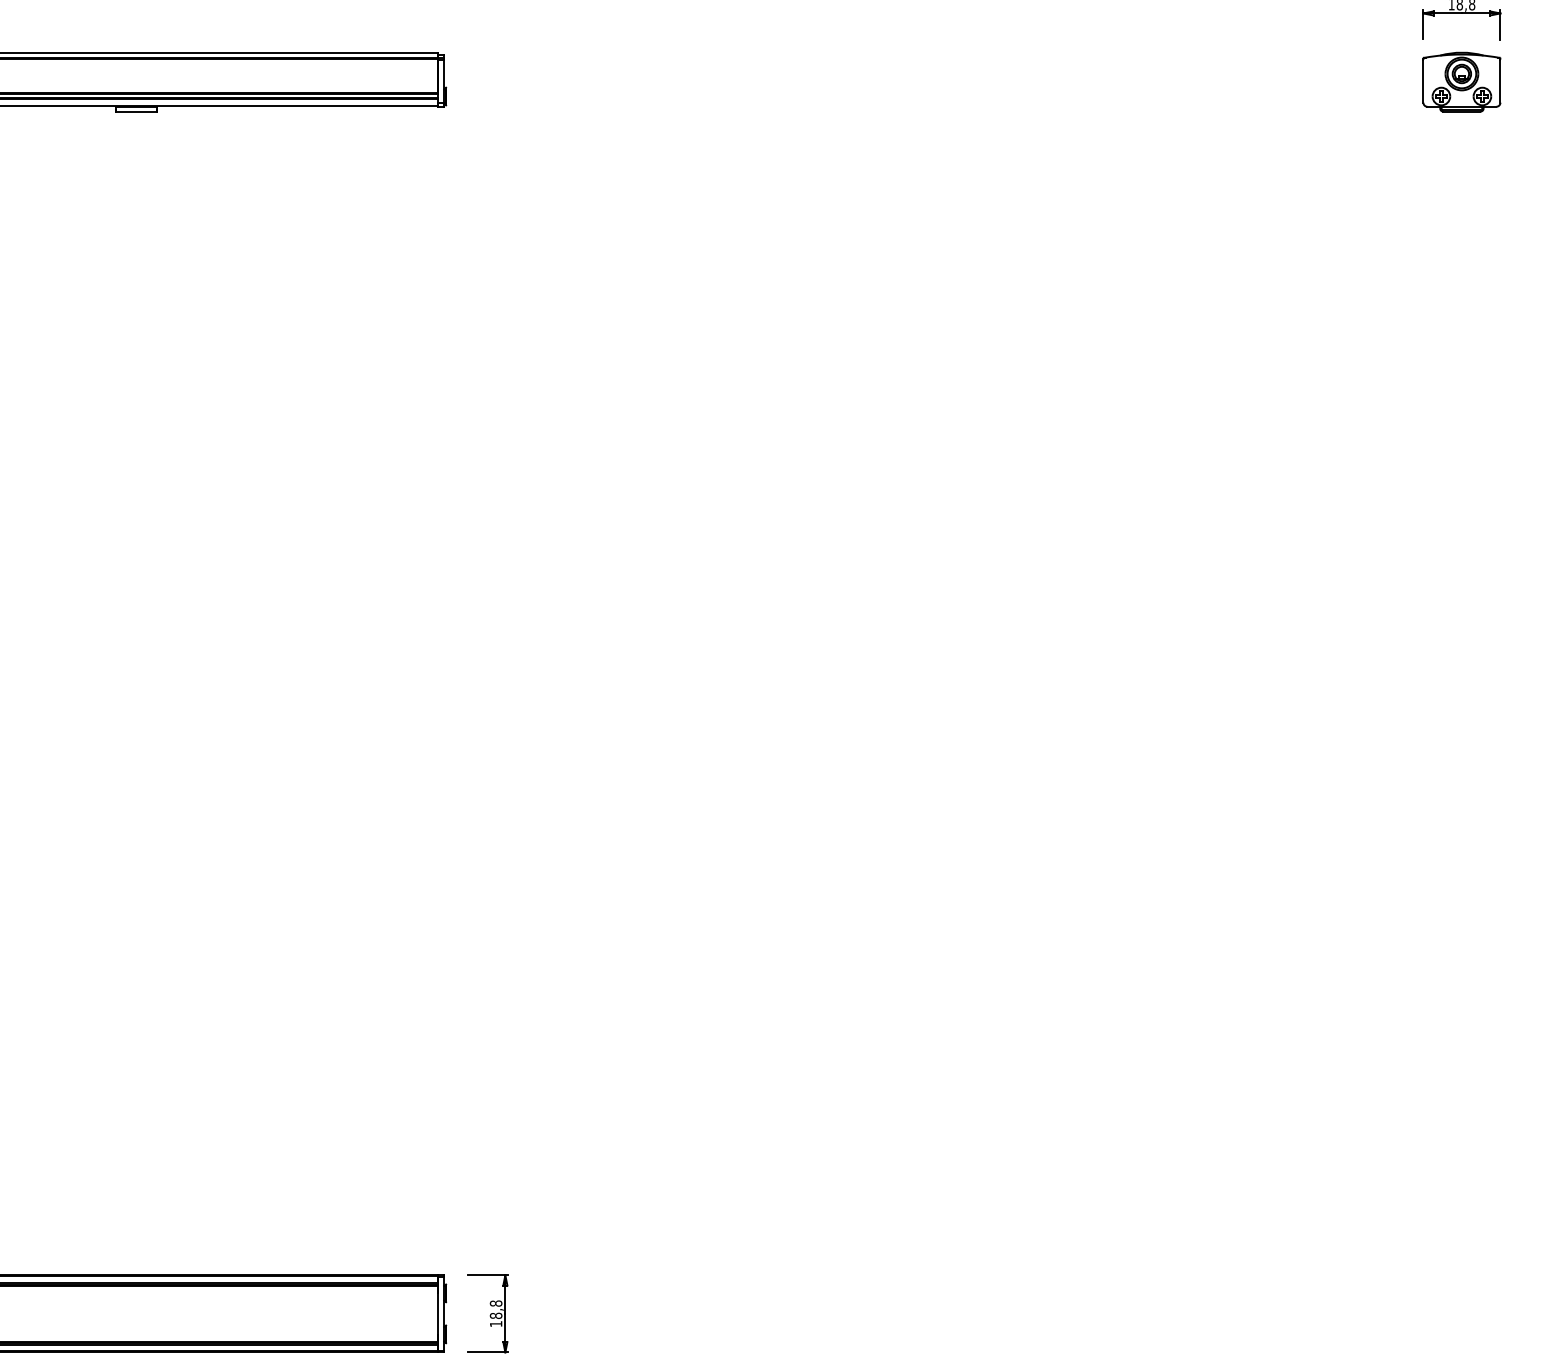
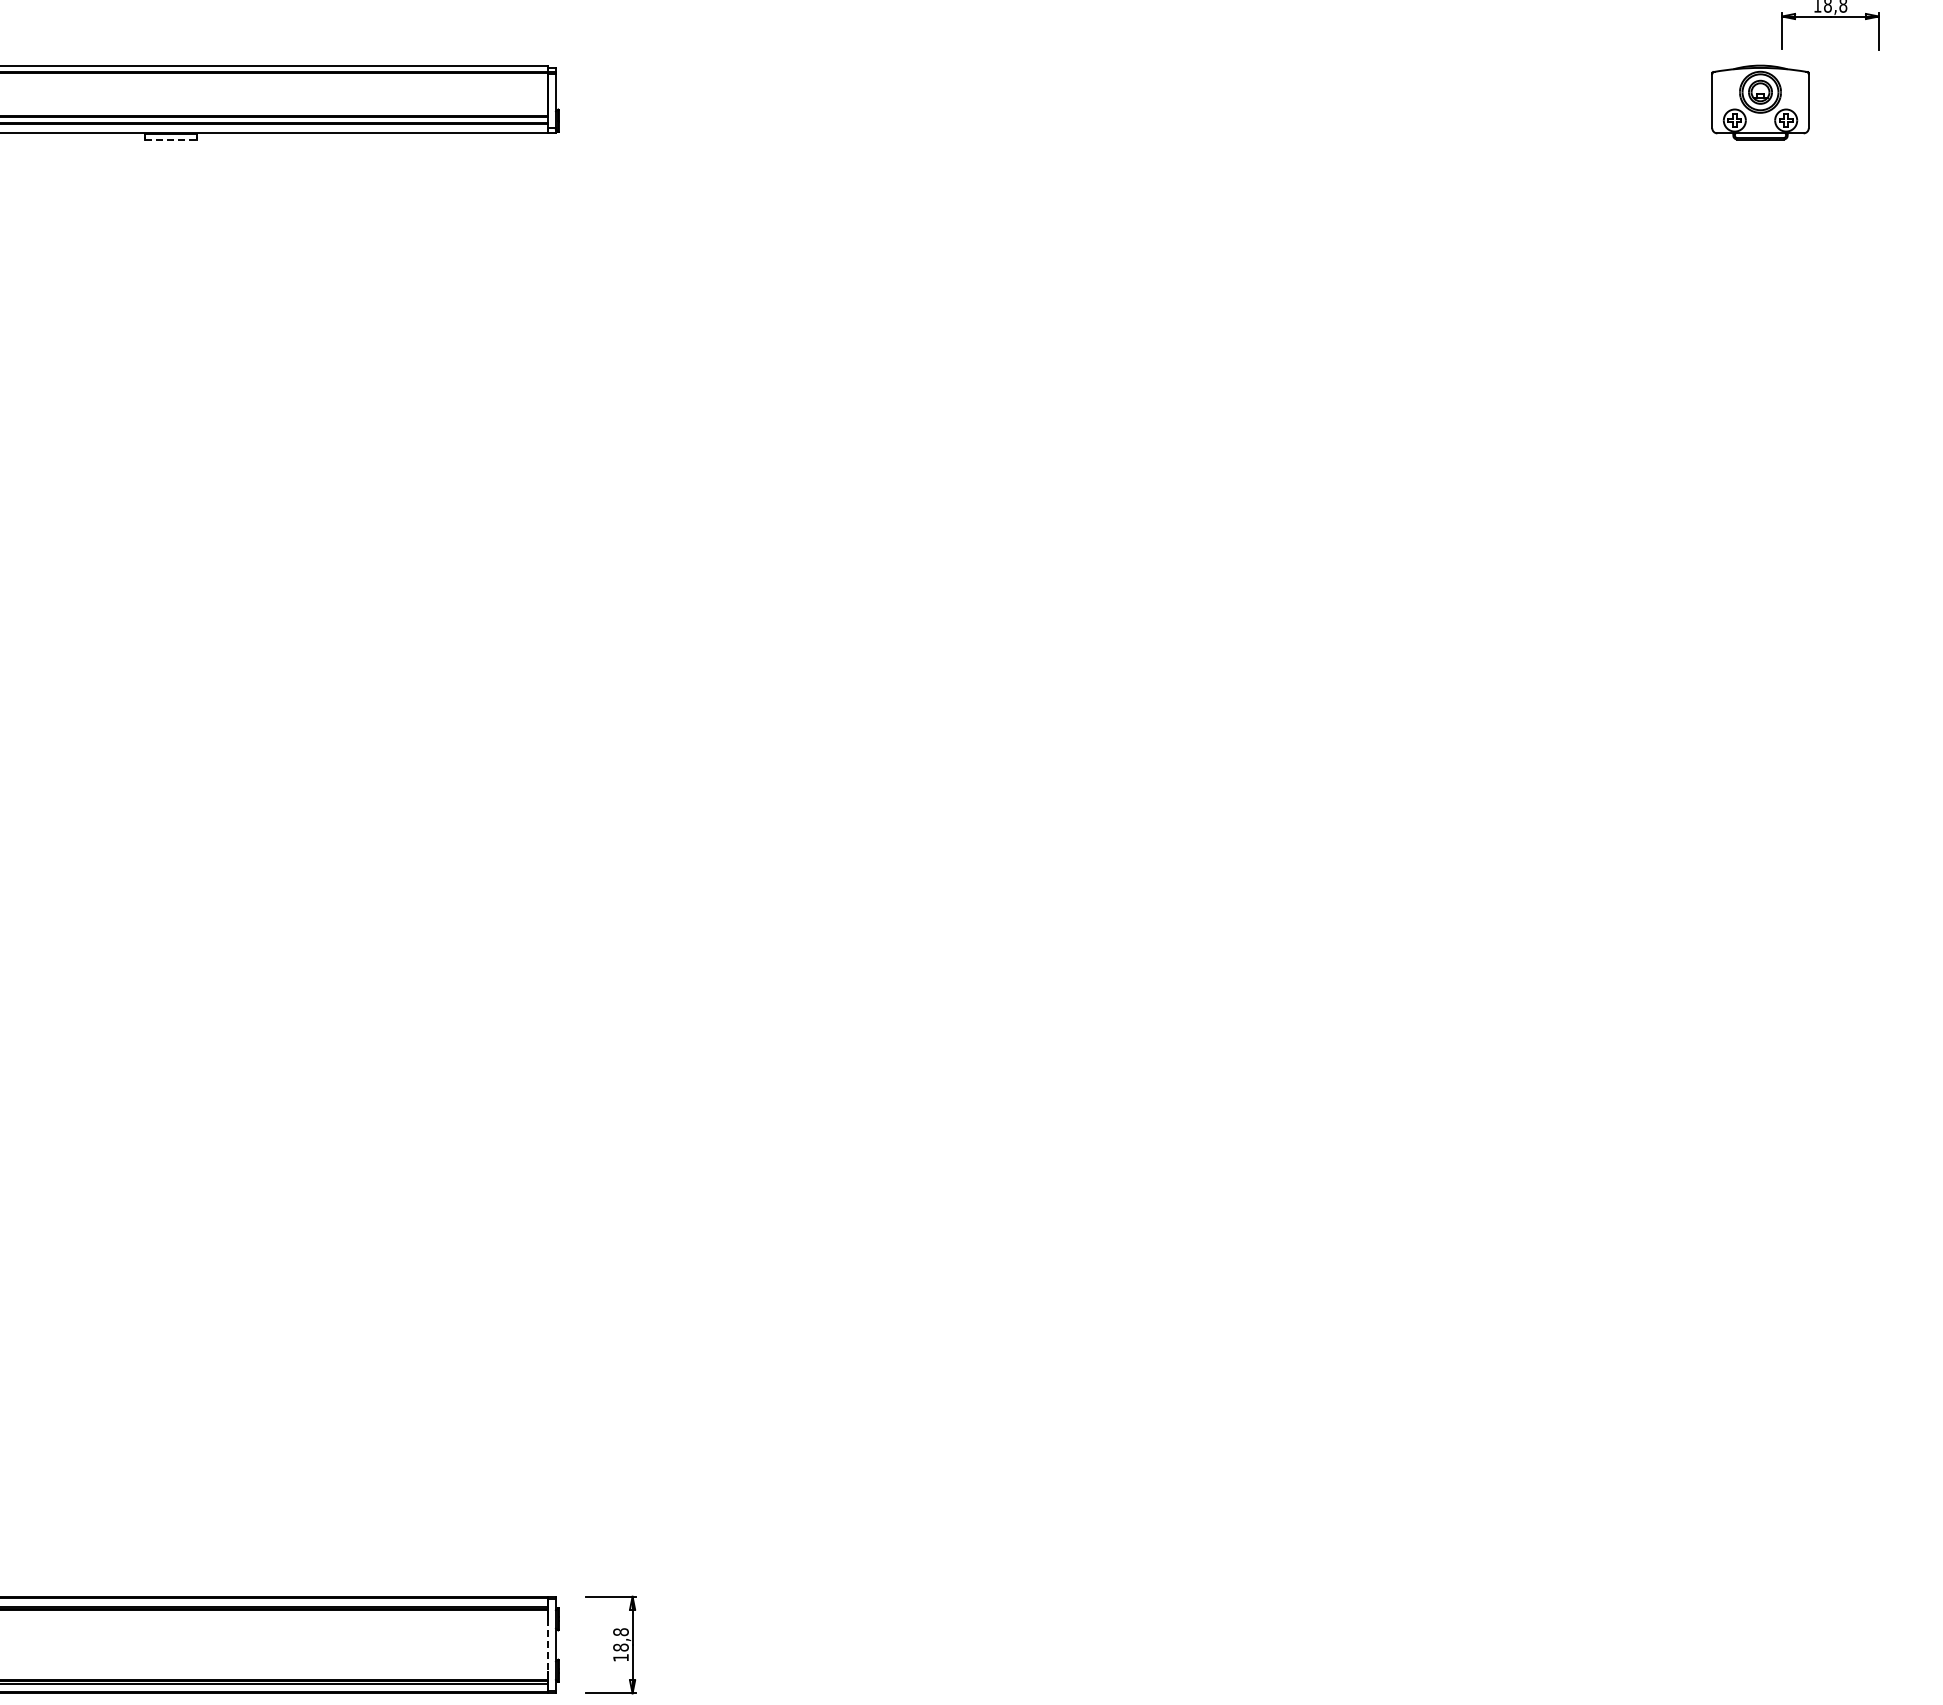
part: (1461, 82) -> (1760, 102), moved
line: (136, 111) -> (170, 139), solid -> dashed
line: (438, 1314) -> (548, 1645), solid -> dashed

